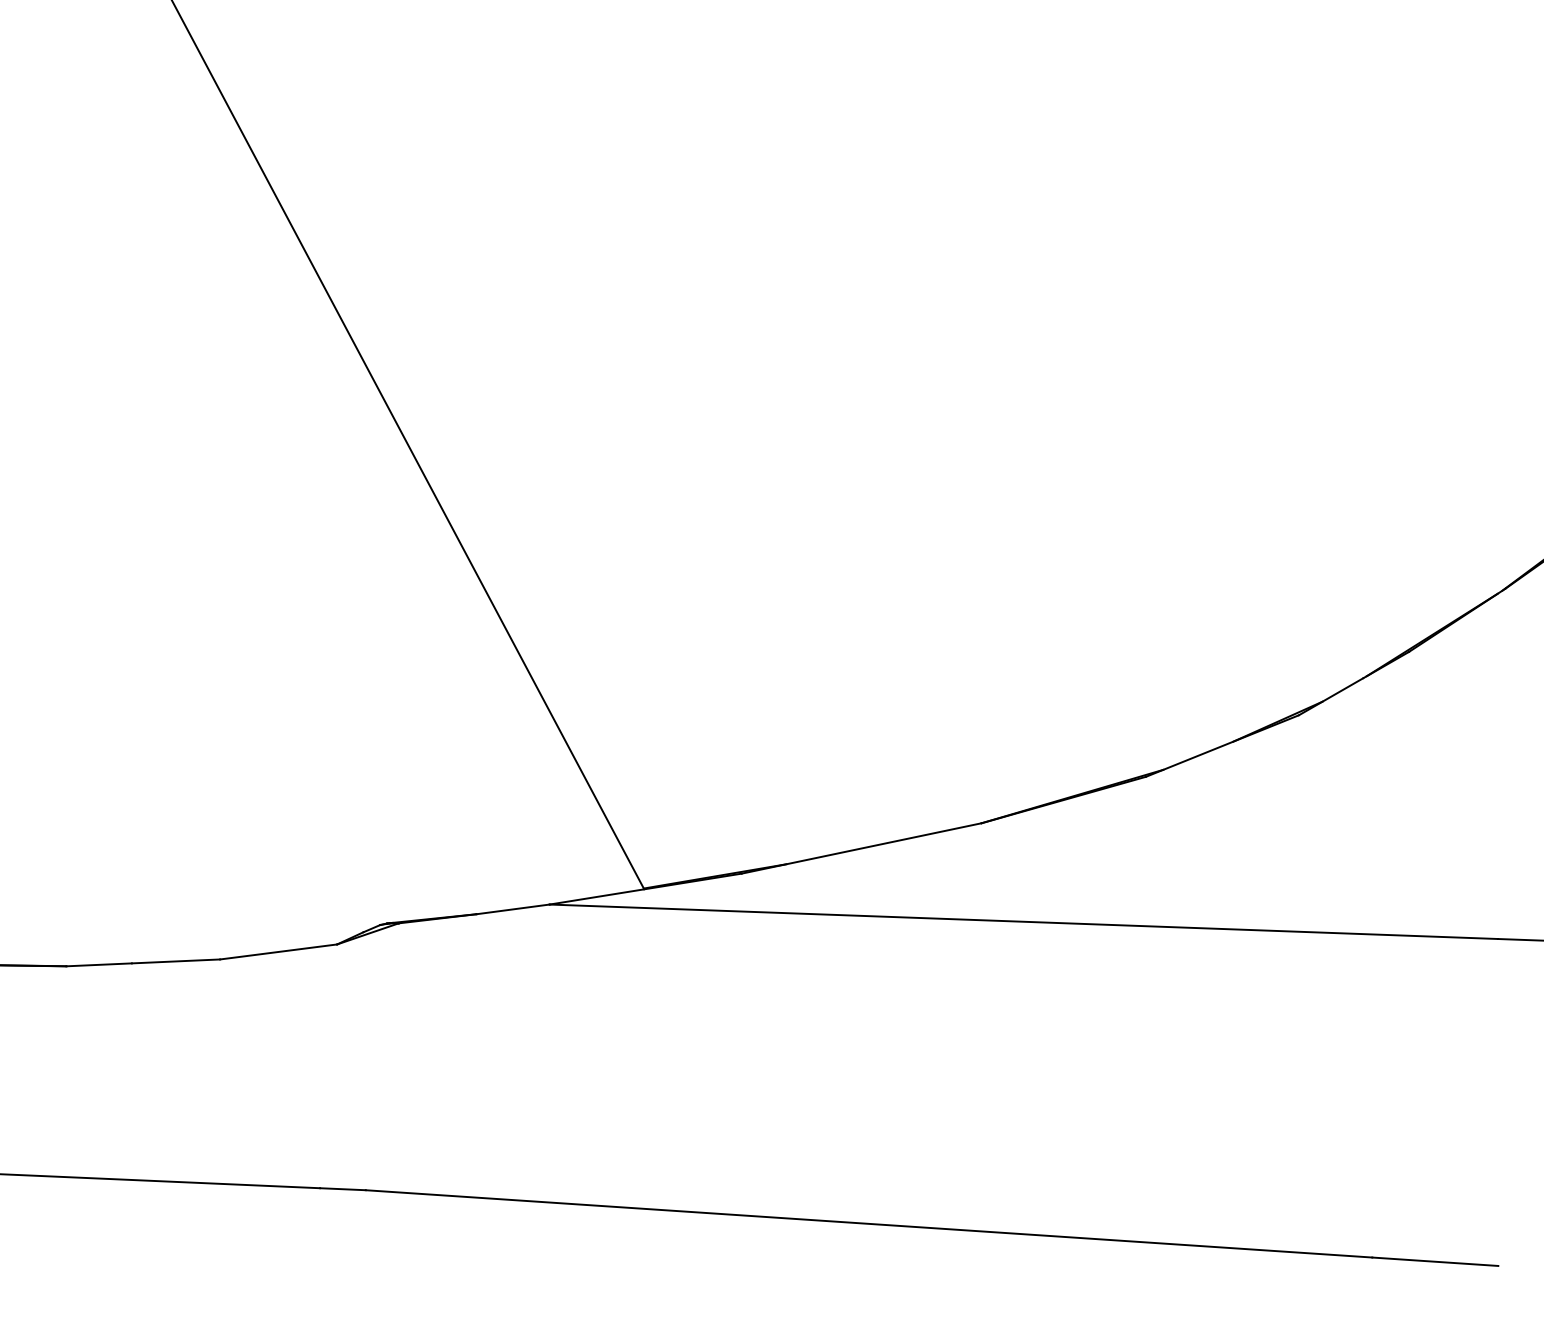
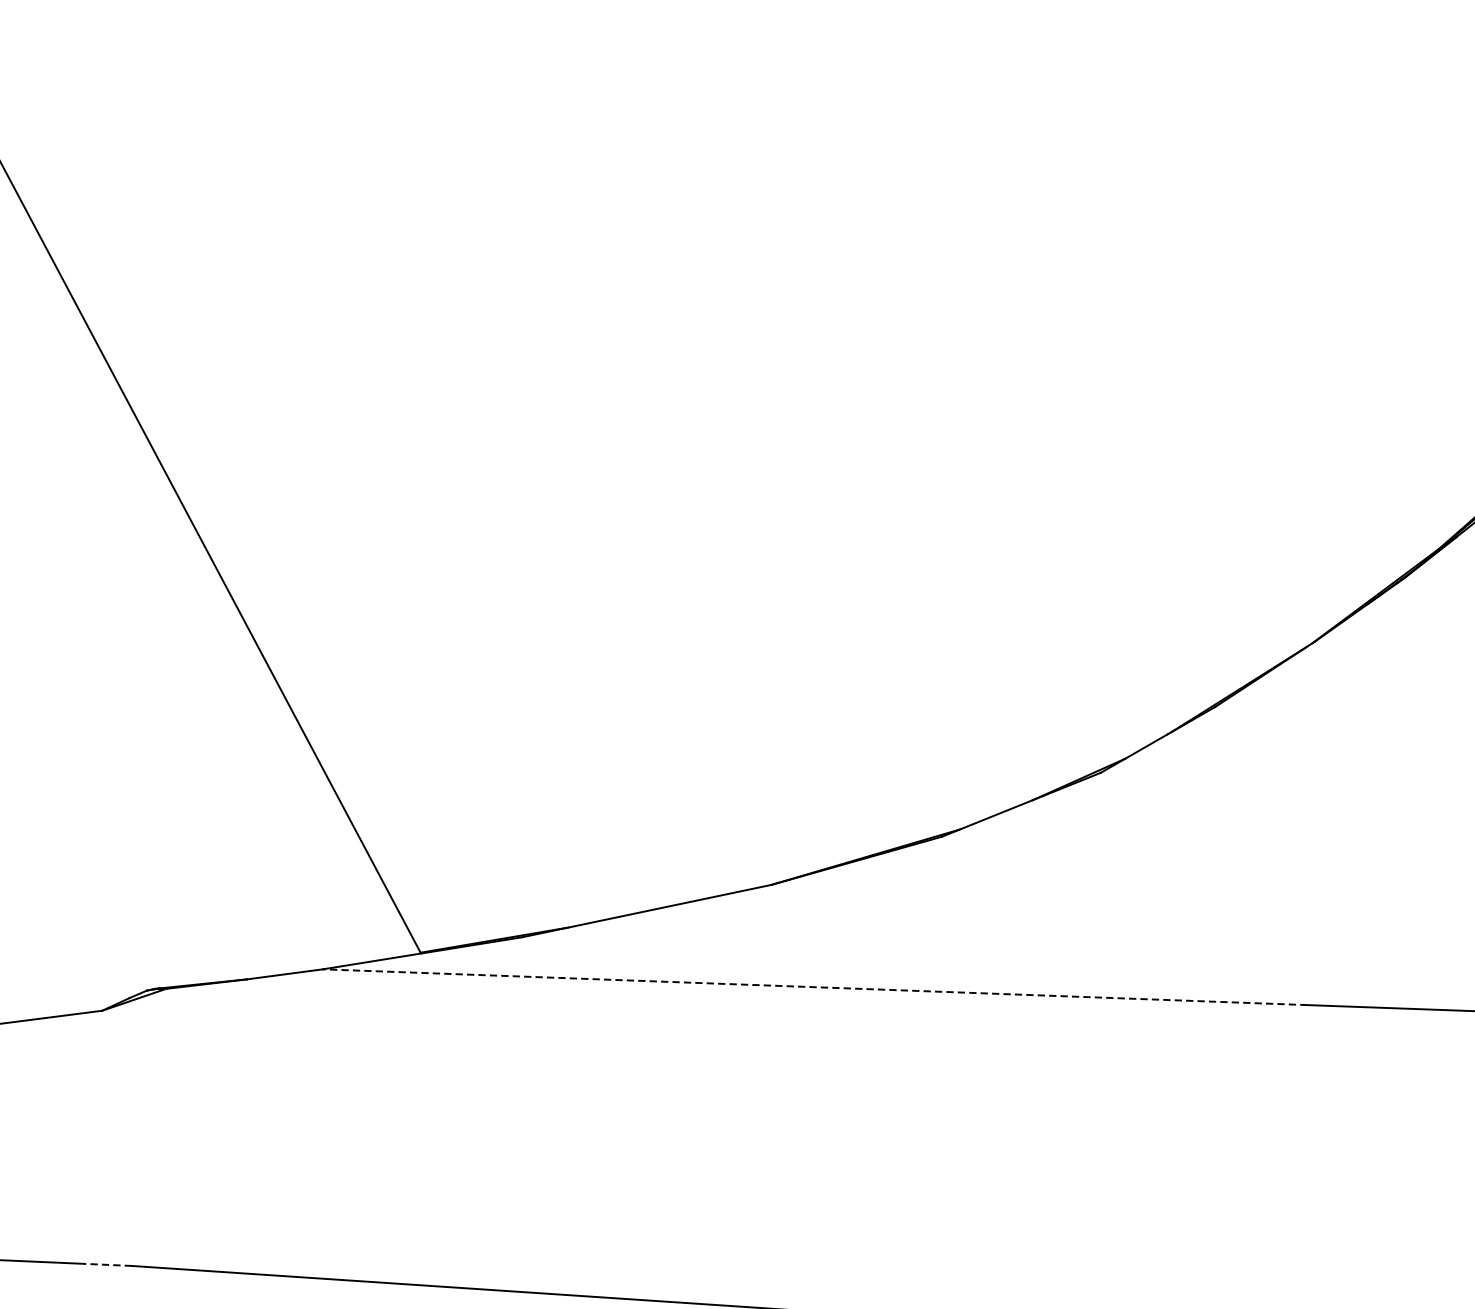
line: (1023, 921) -> (814, 986), solid -> dashed
line: (342, 1189) -> (107, 1265), solid -> dashed

